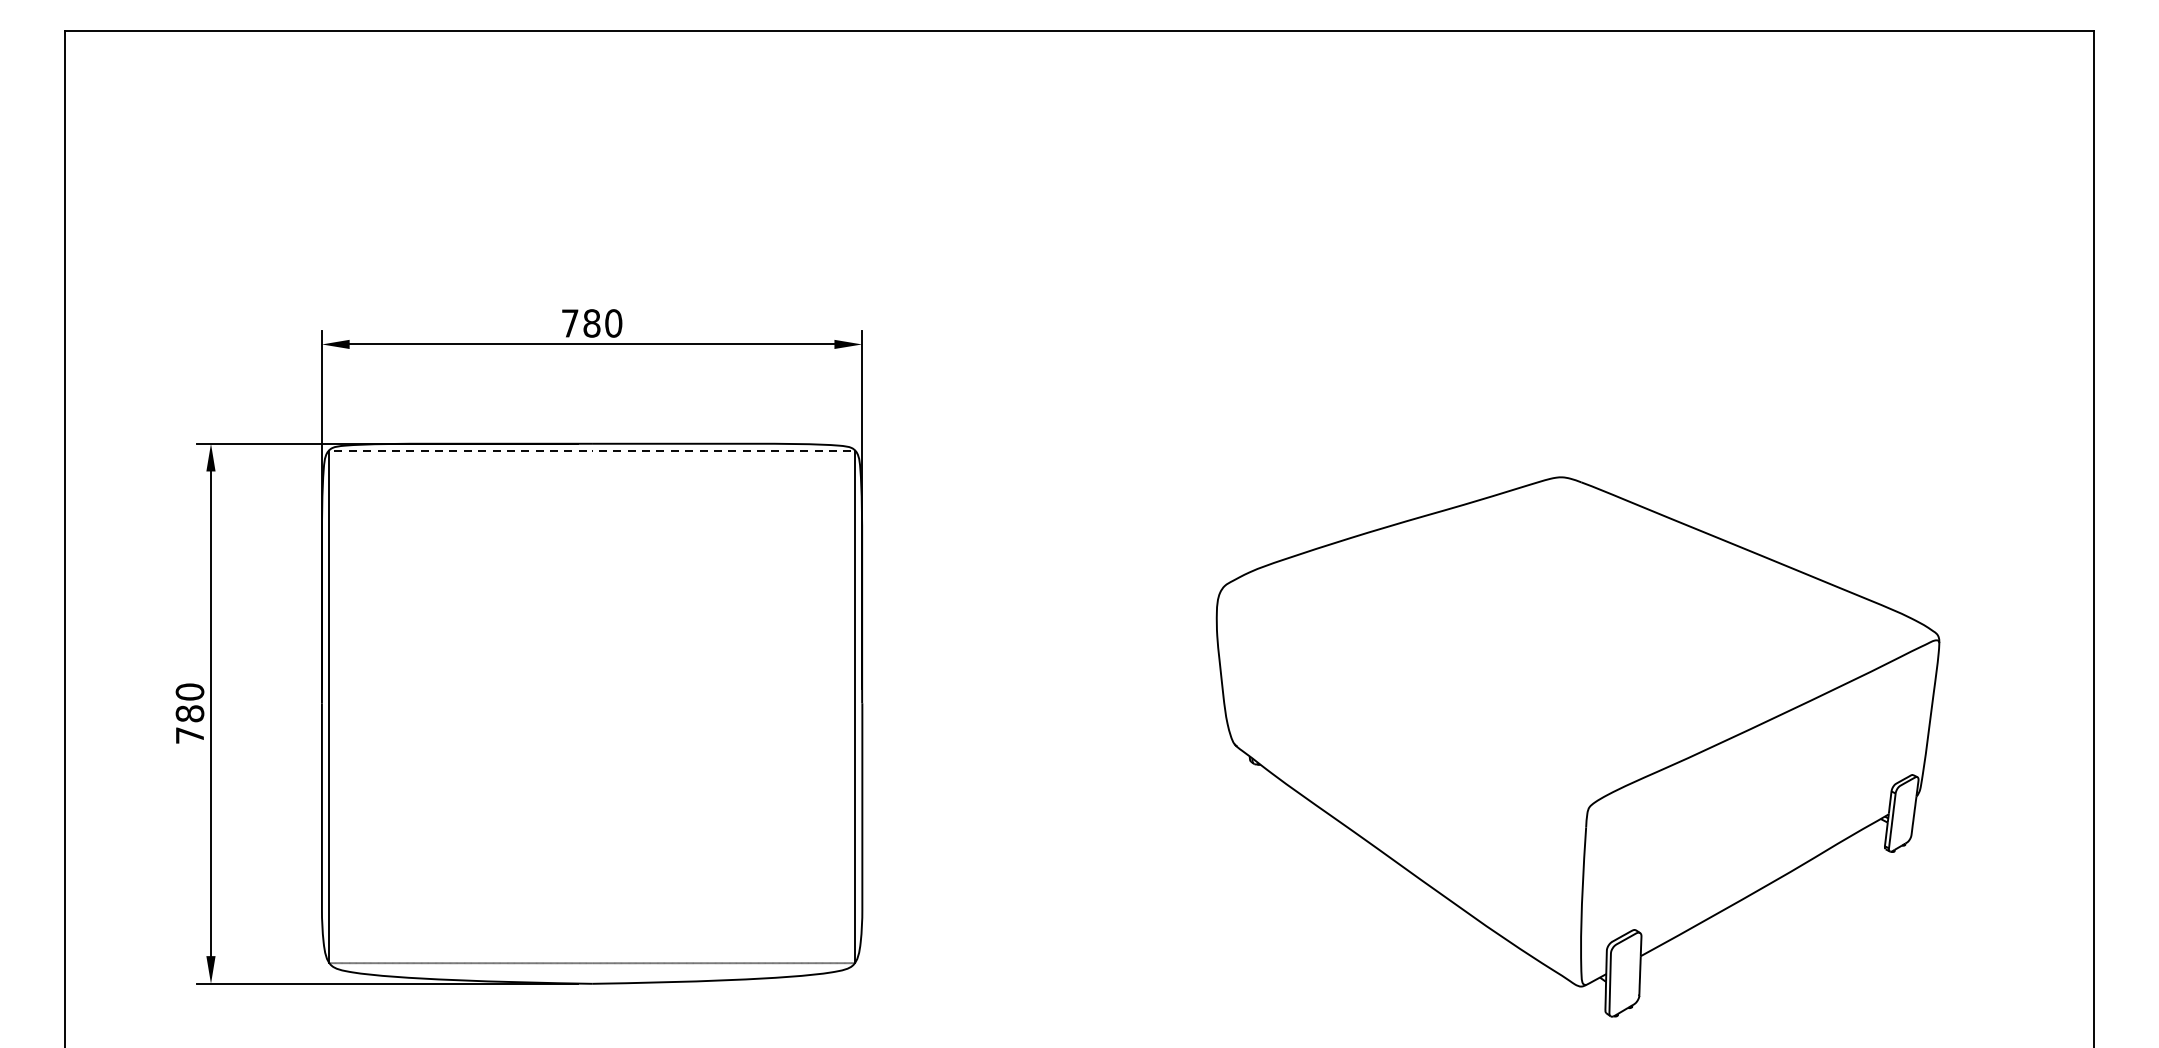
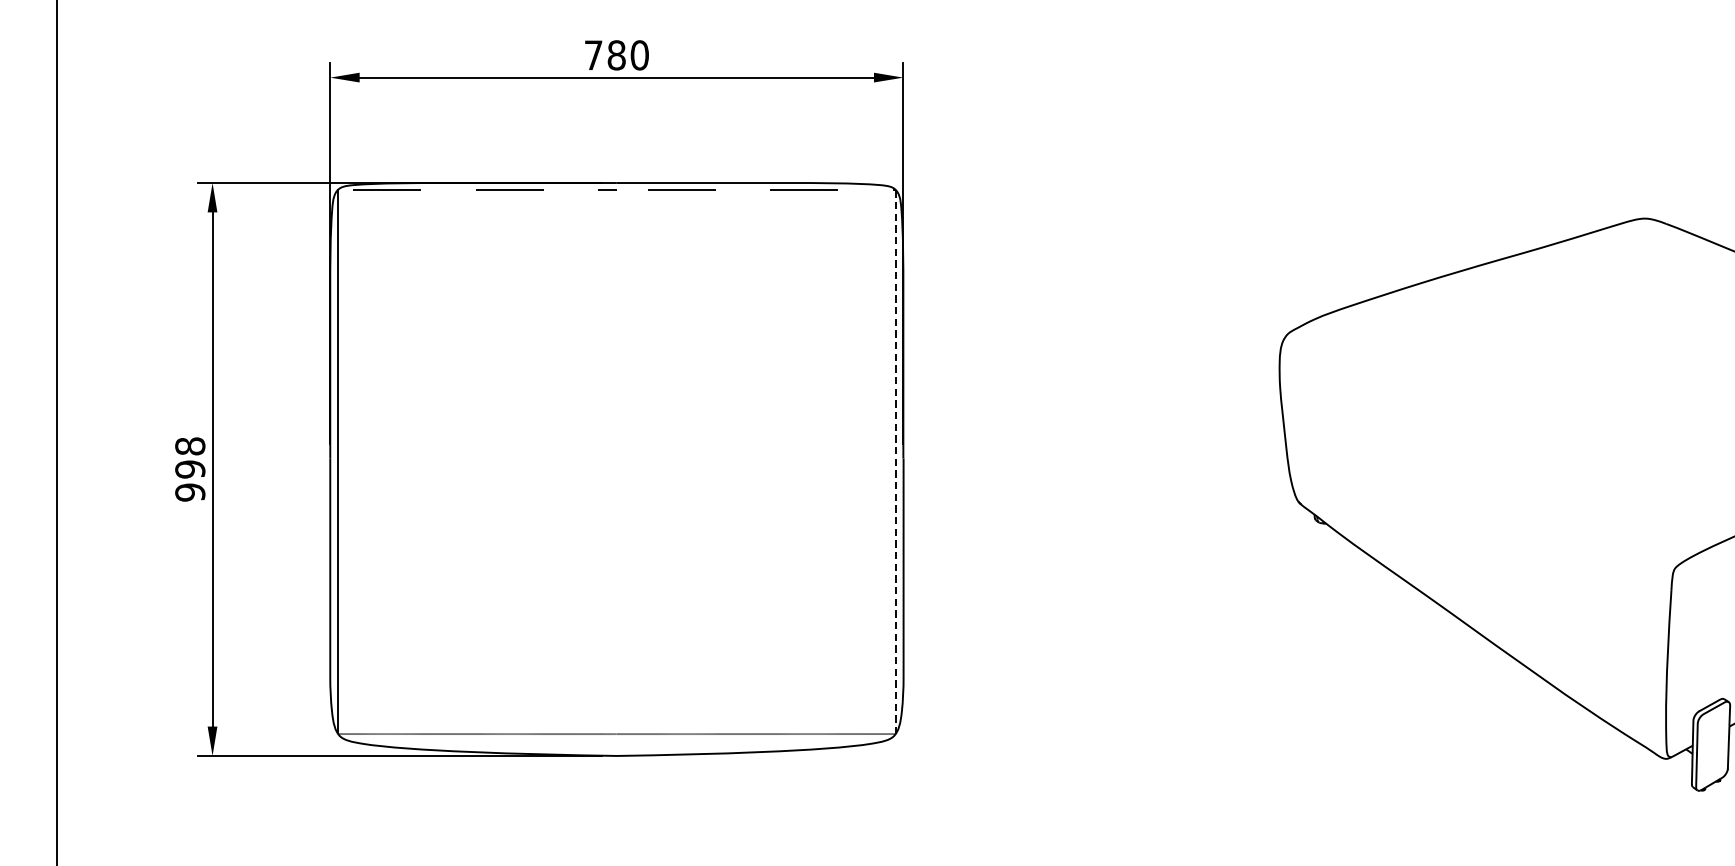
line: (855, 707) -> (896, 462), solid -> dashed
text: (189, 713) -> (189, 469), 780 -> 998

